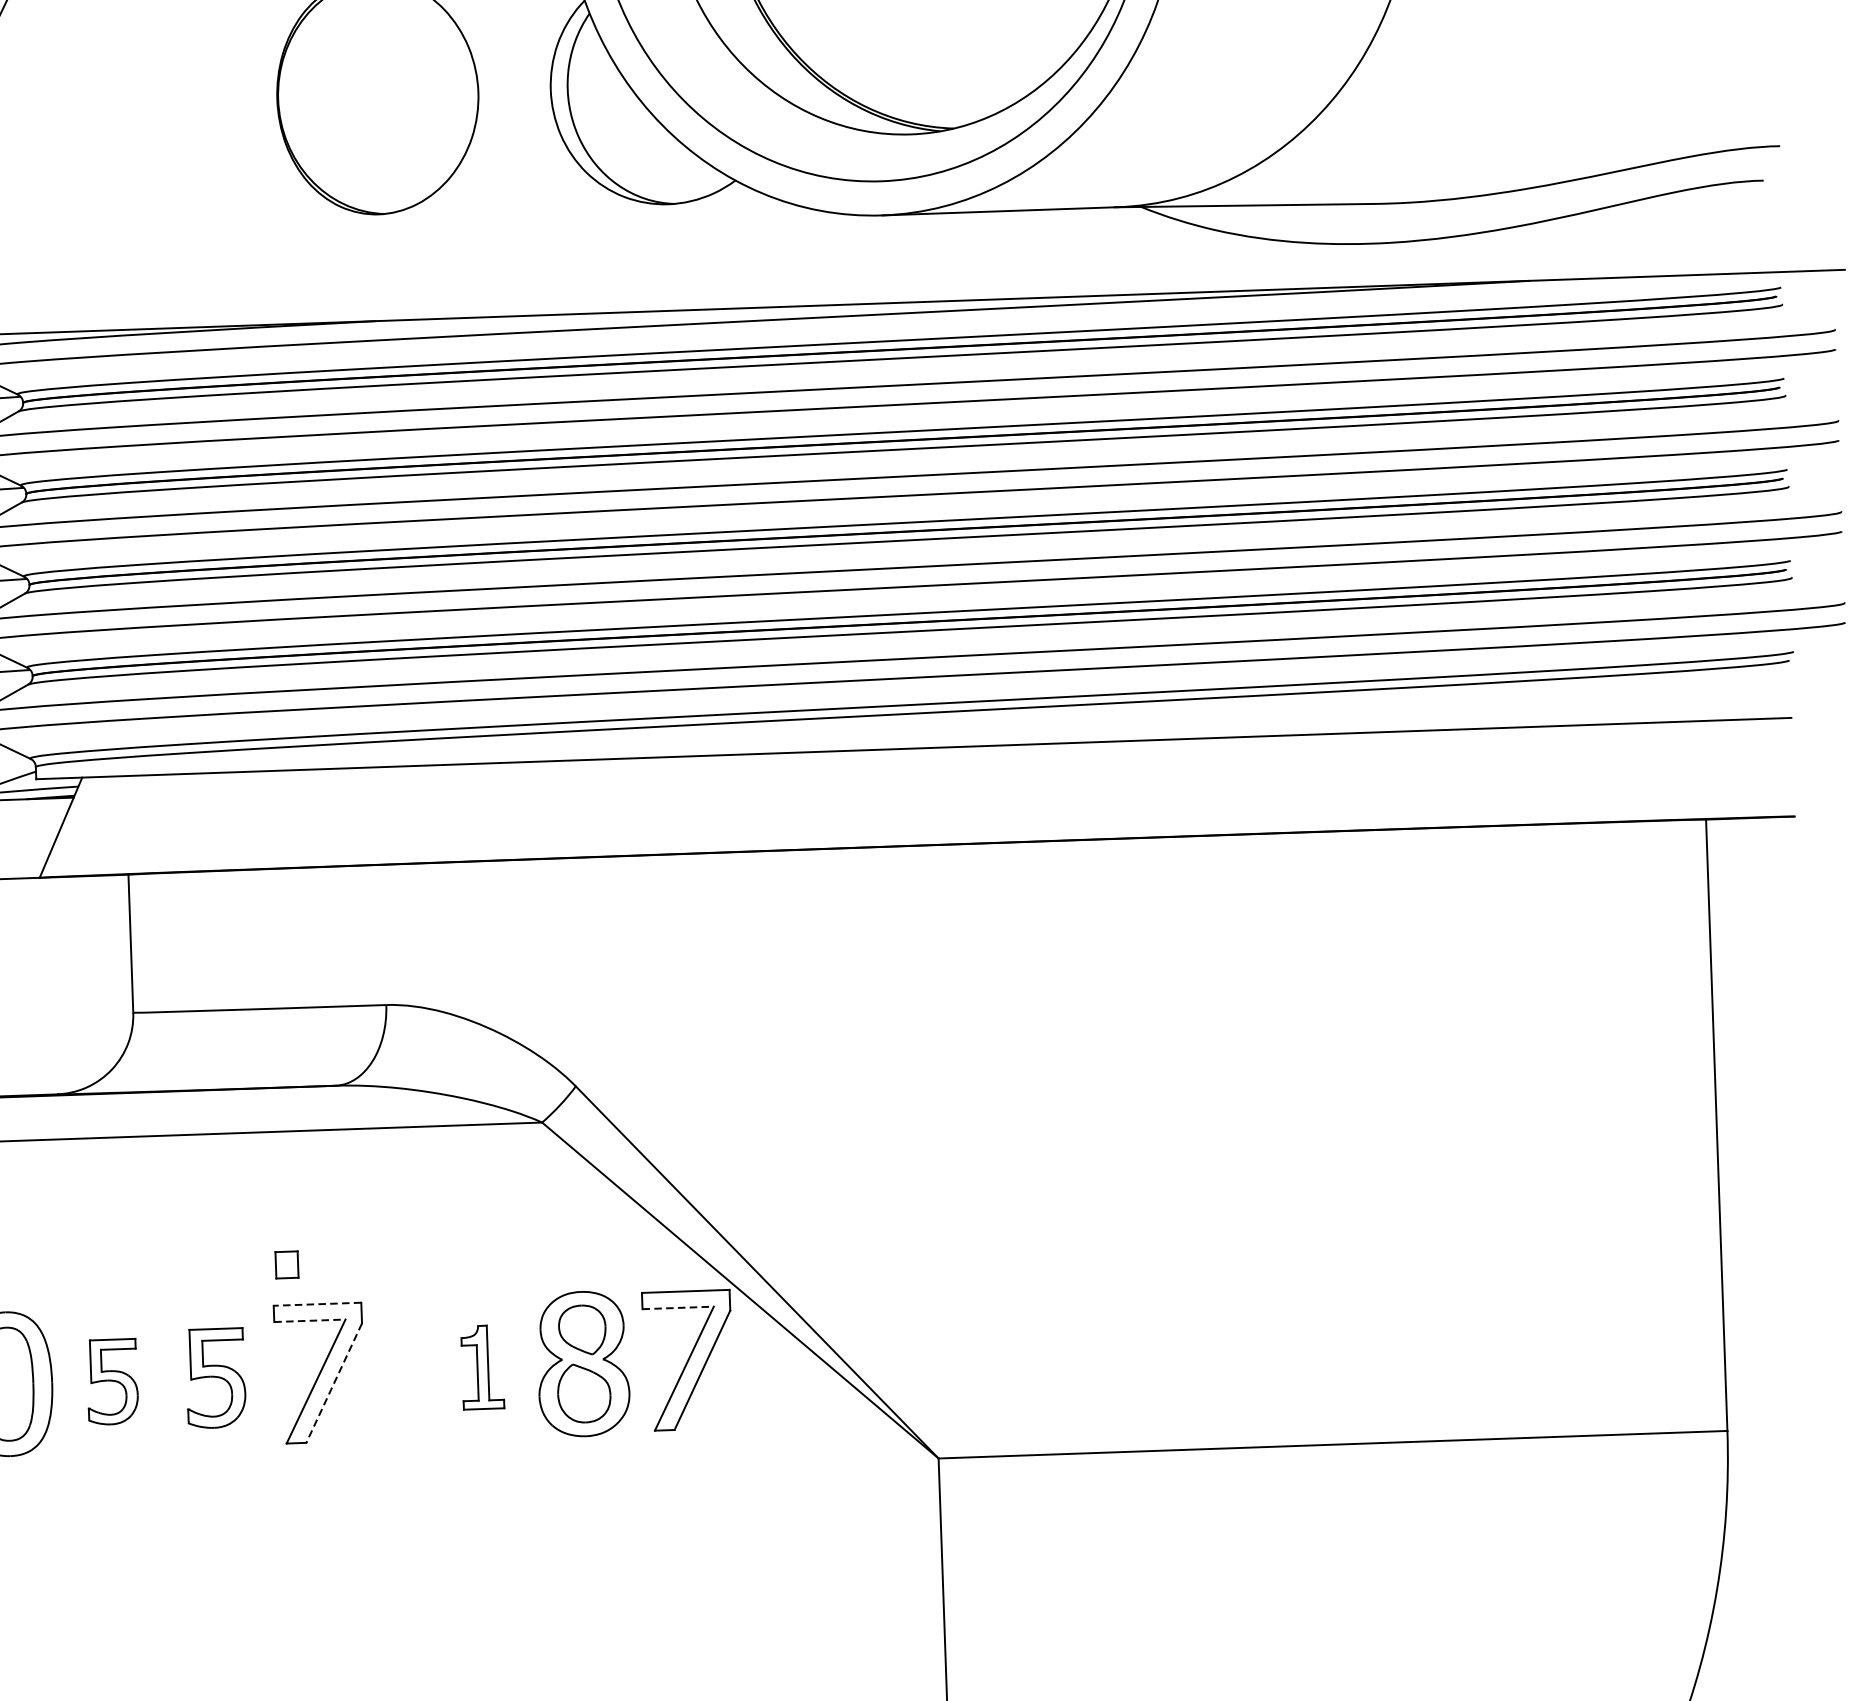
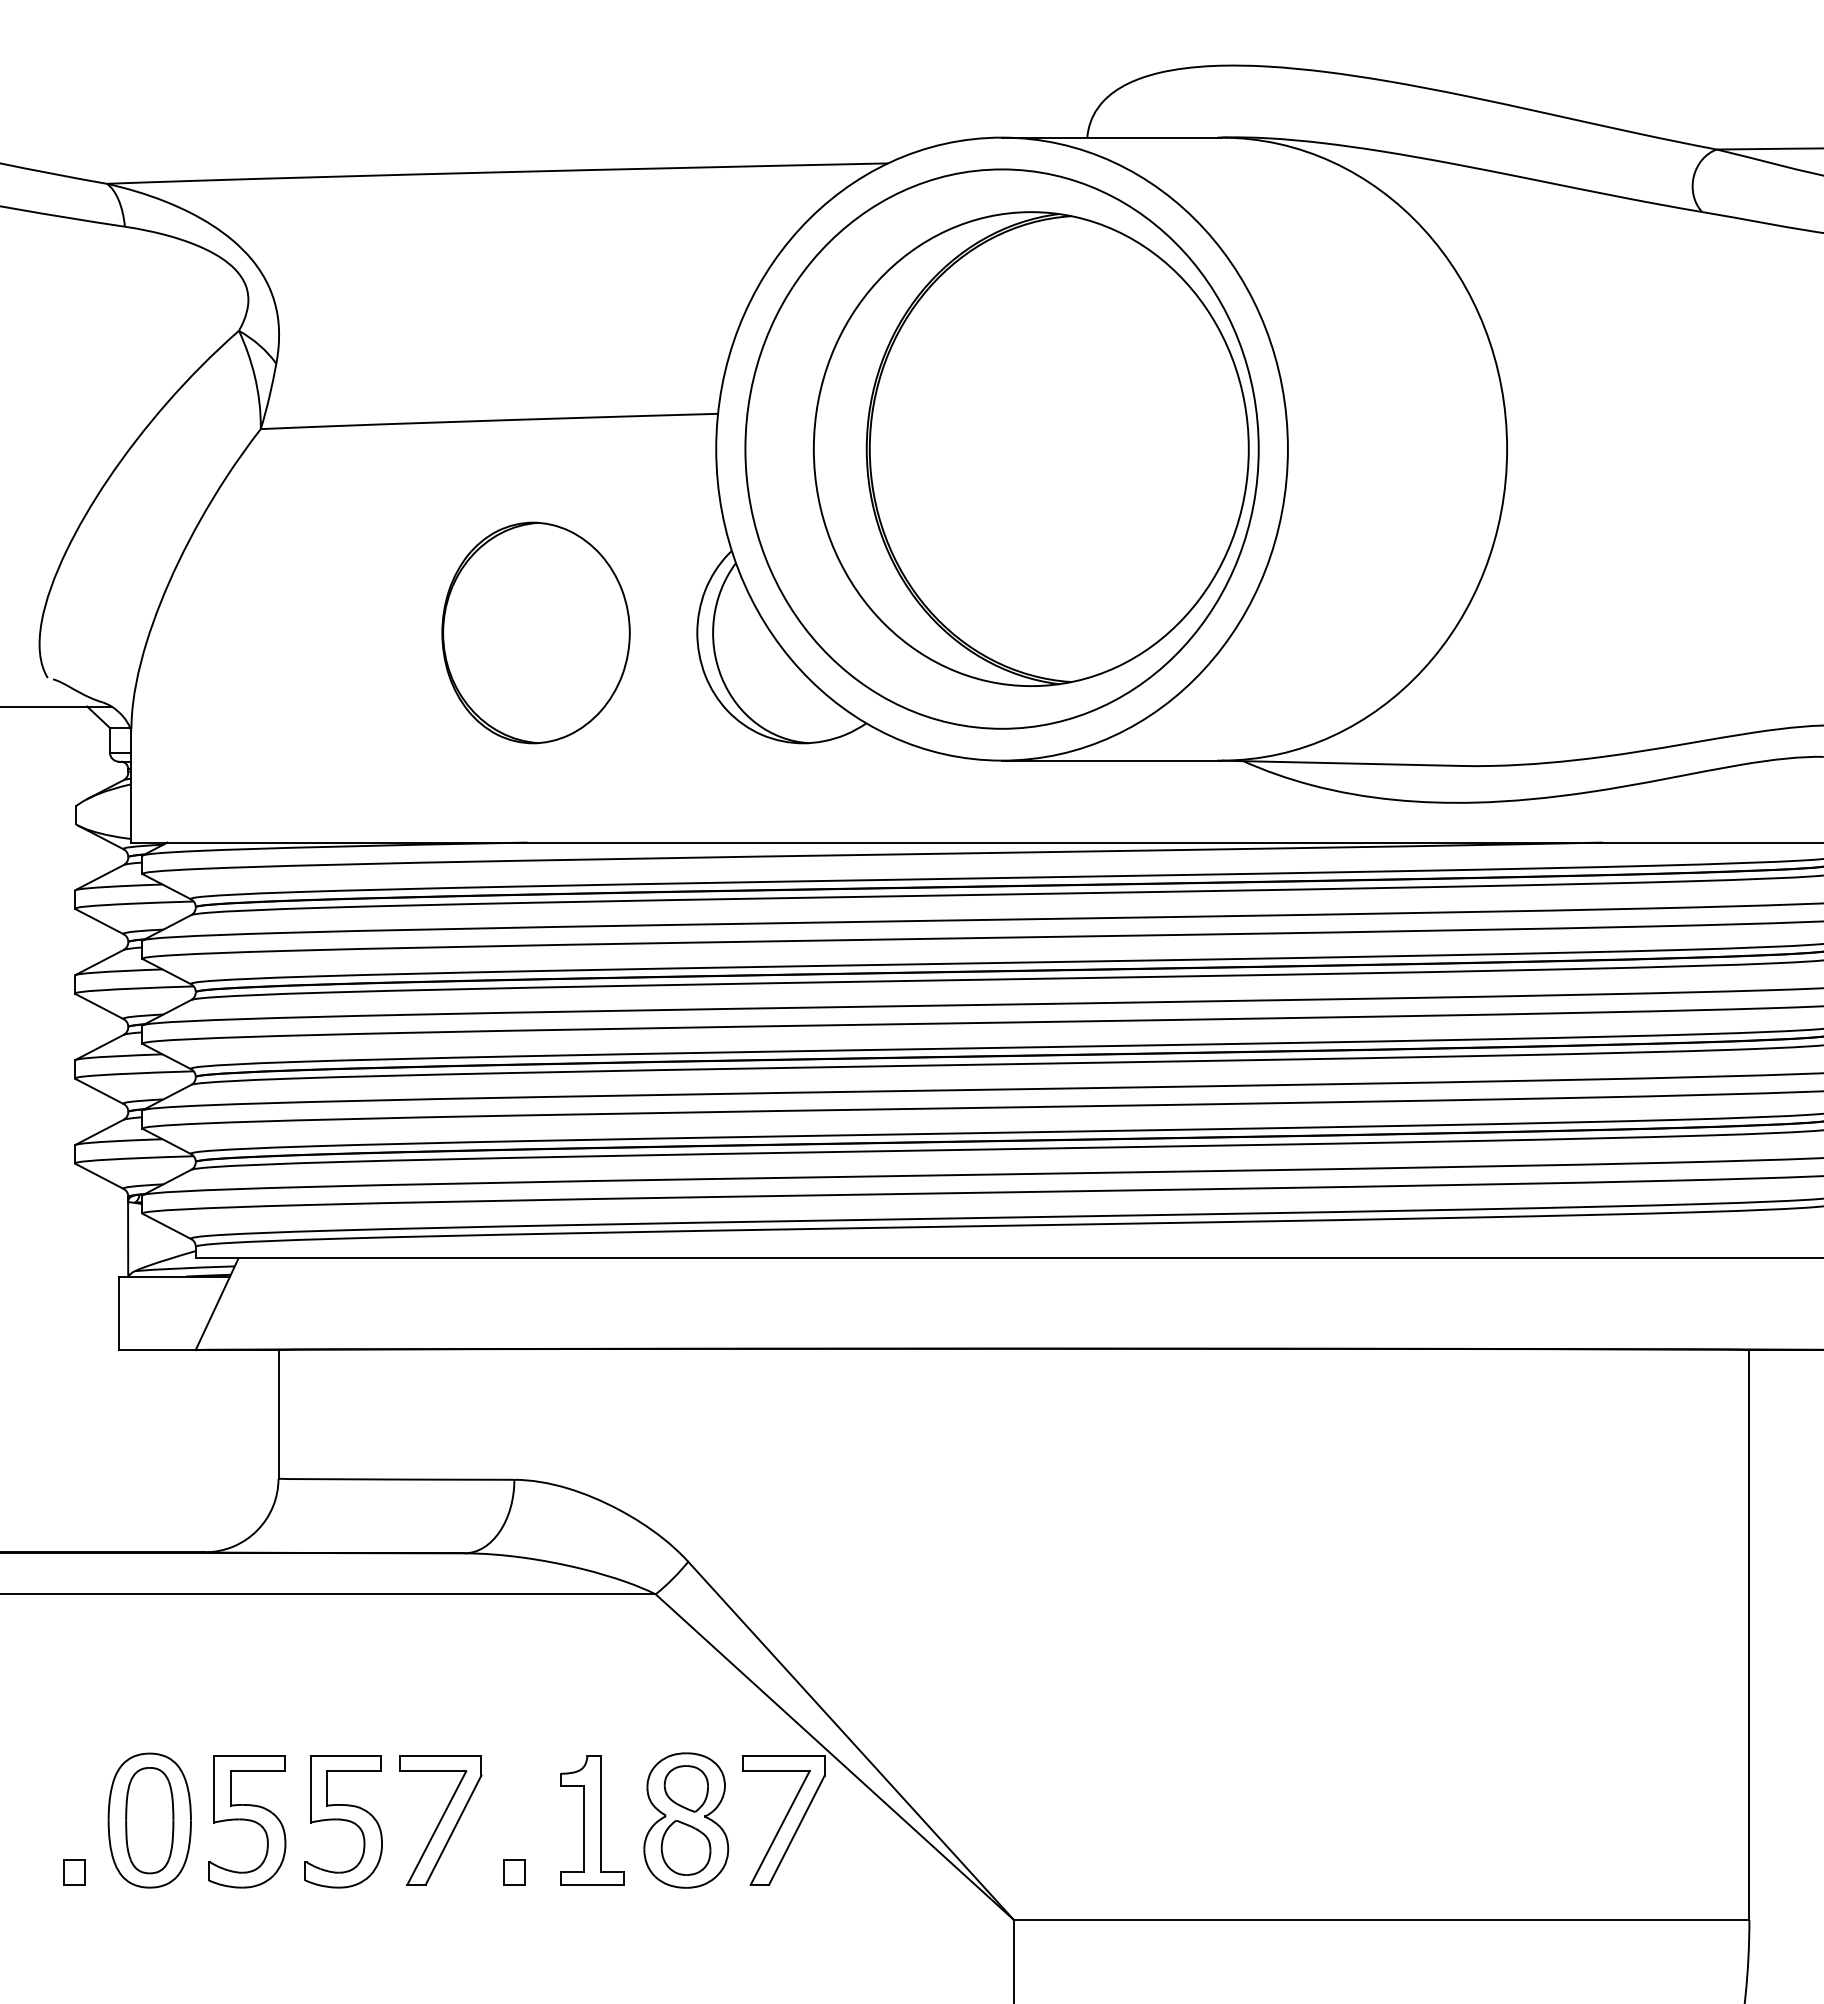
part: (287, 1264) -> (514, 1872), moved
line: (317, 1304) -> (440, 1756), dashed -> solid
line: (678, 1308) -> (776, 1771), dashed -> solid
line: (310, 1320) -> (433, 1771), dashed -> solid
part: (482, 1367) -> (592, 1820), size x1.67
part: (215, 1377) -> (343, 1821), size x1.43
part: (112, 1381) -> (247, 1821), size x1.67
line: (334, 1383) -> (453, 1830), dashed -> solid

